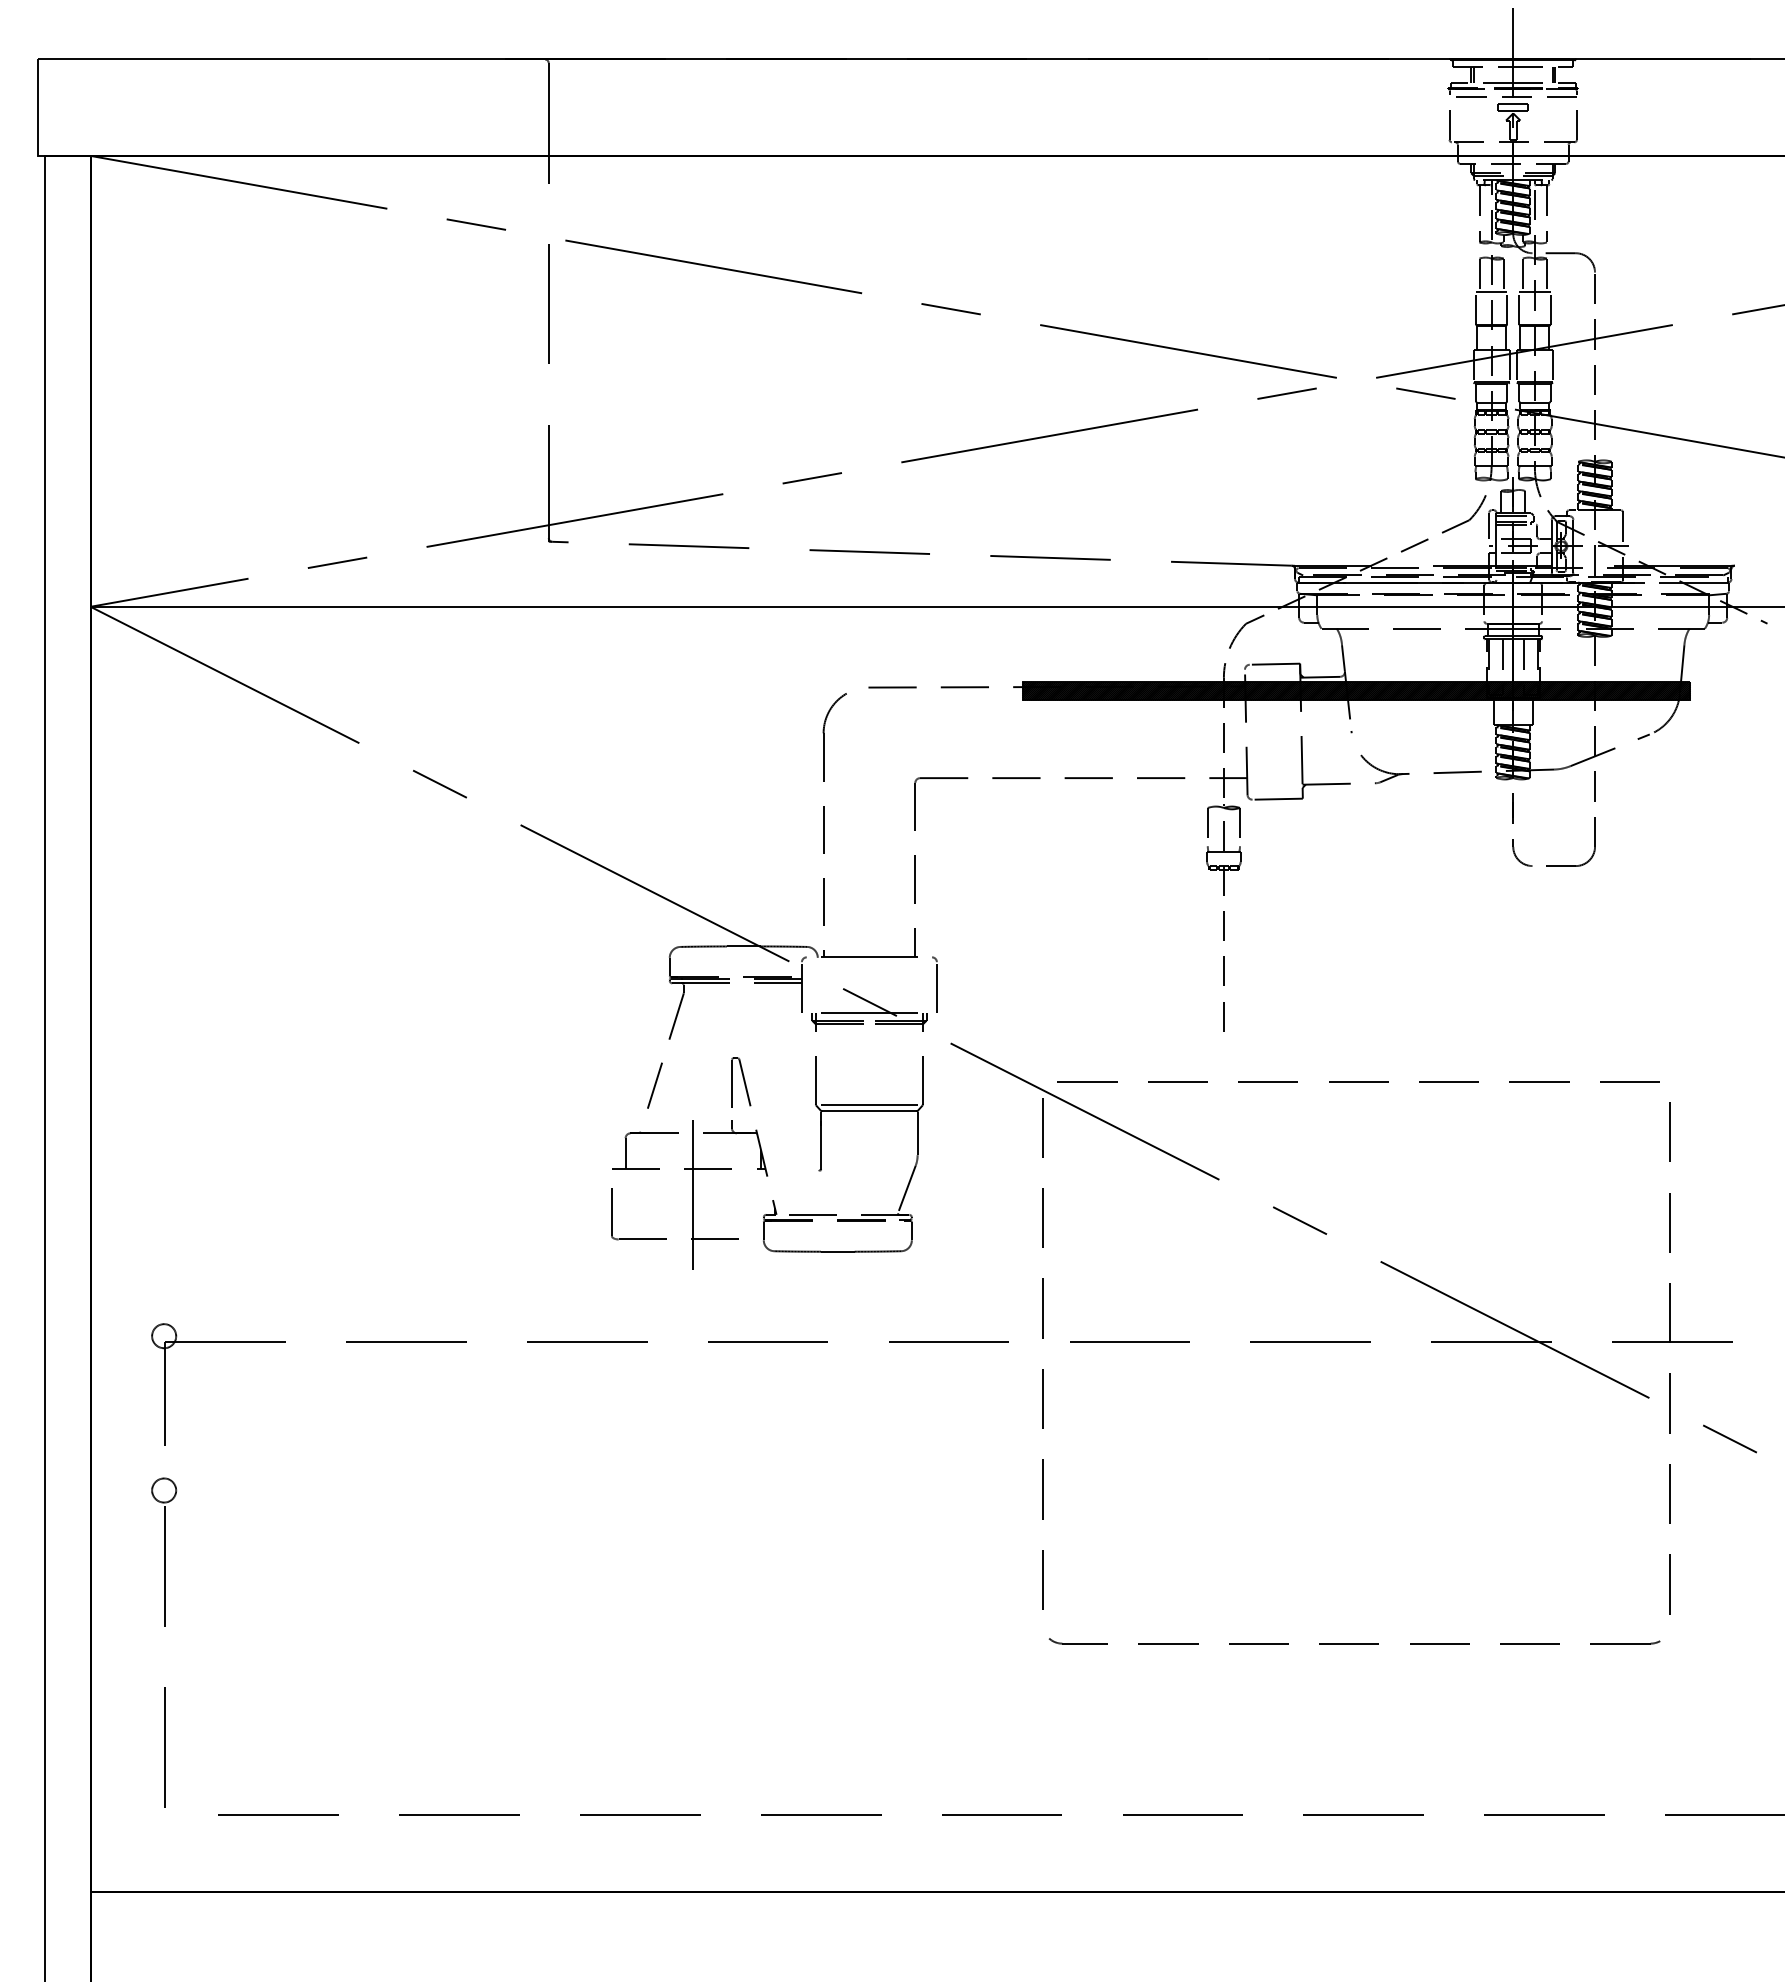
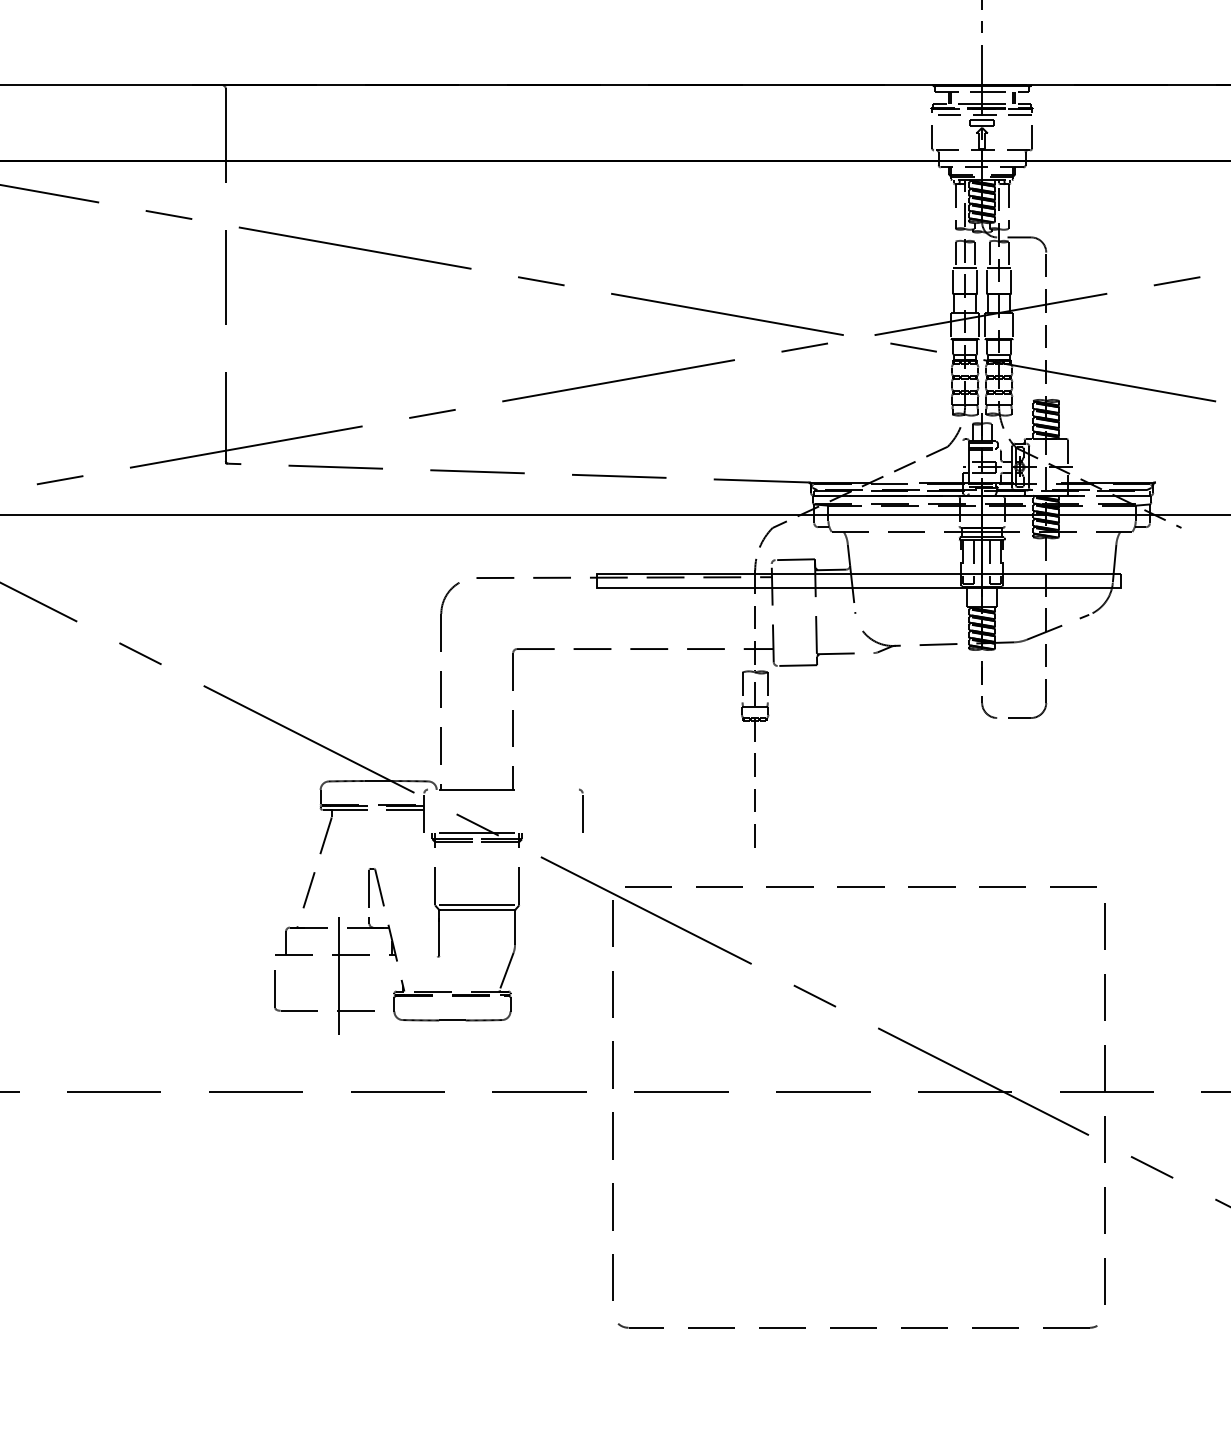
line: (1489, 525) -> (963, 450), removed
hatch: (1356, 691) -> (859, 581), removed
part: (934, 984) -> (580, 810), moved

